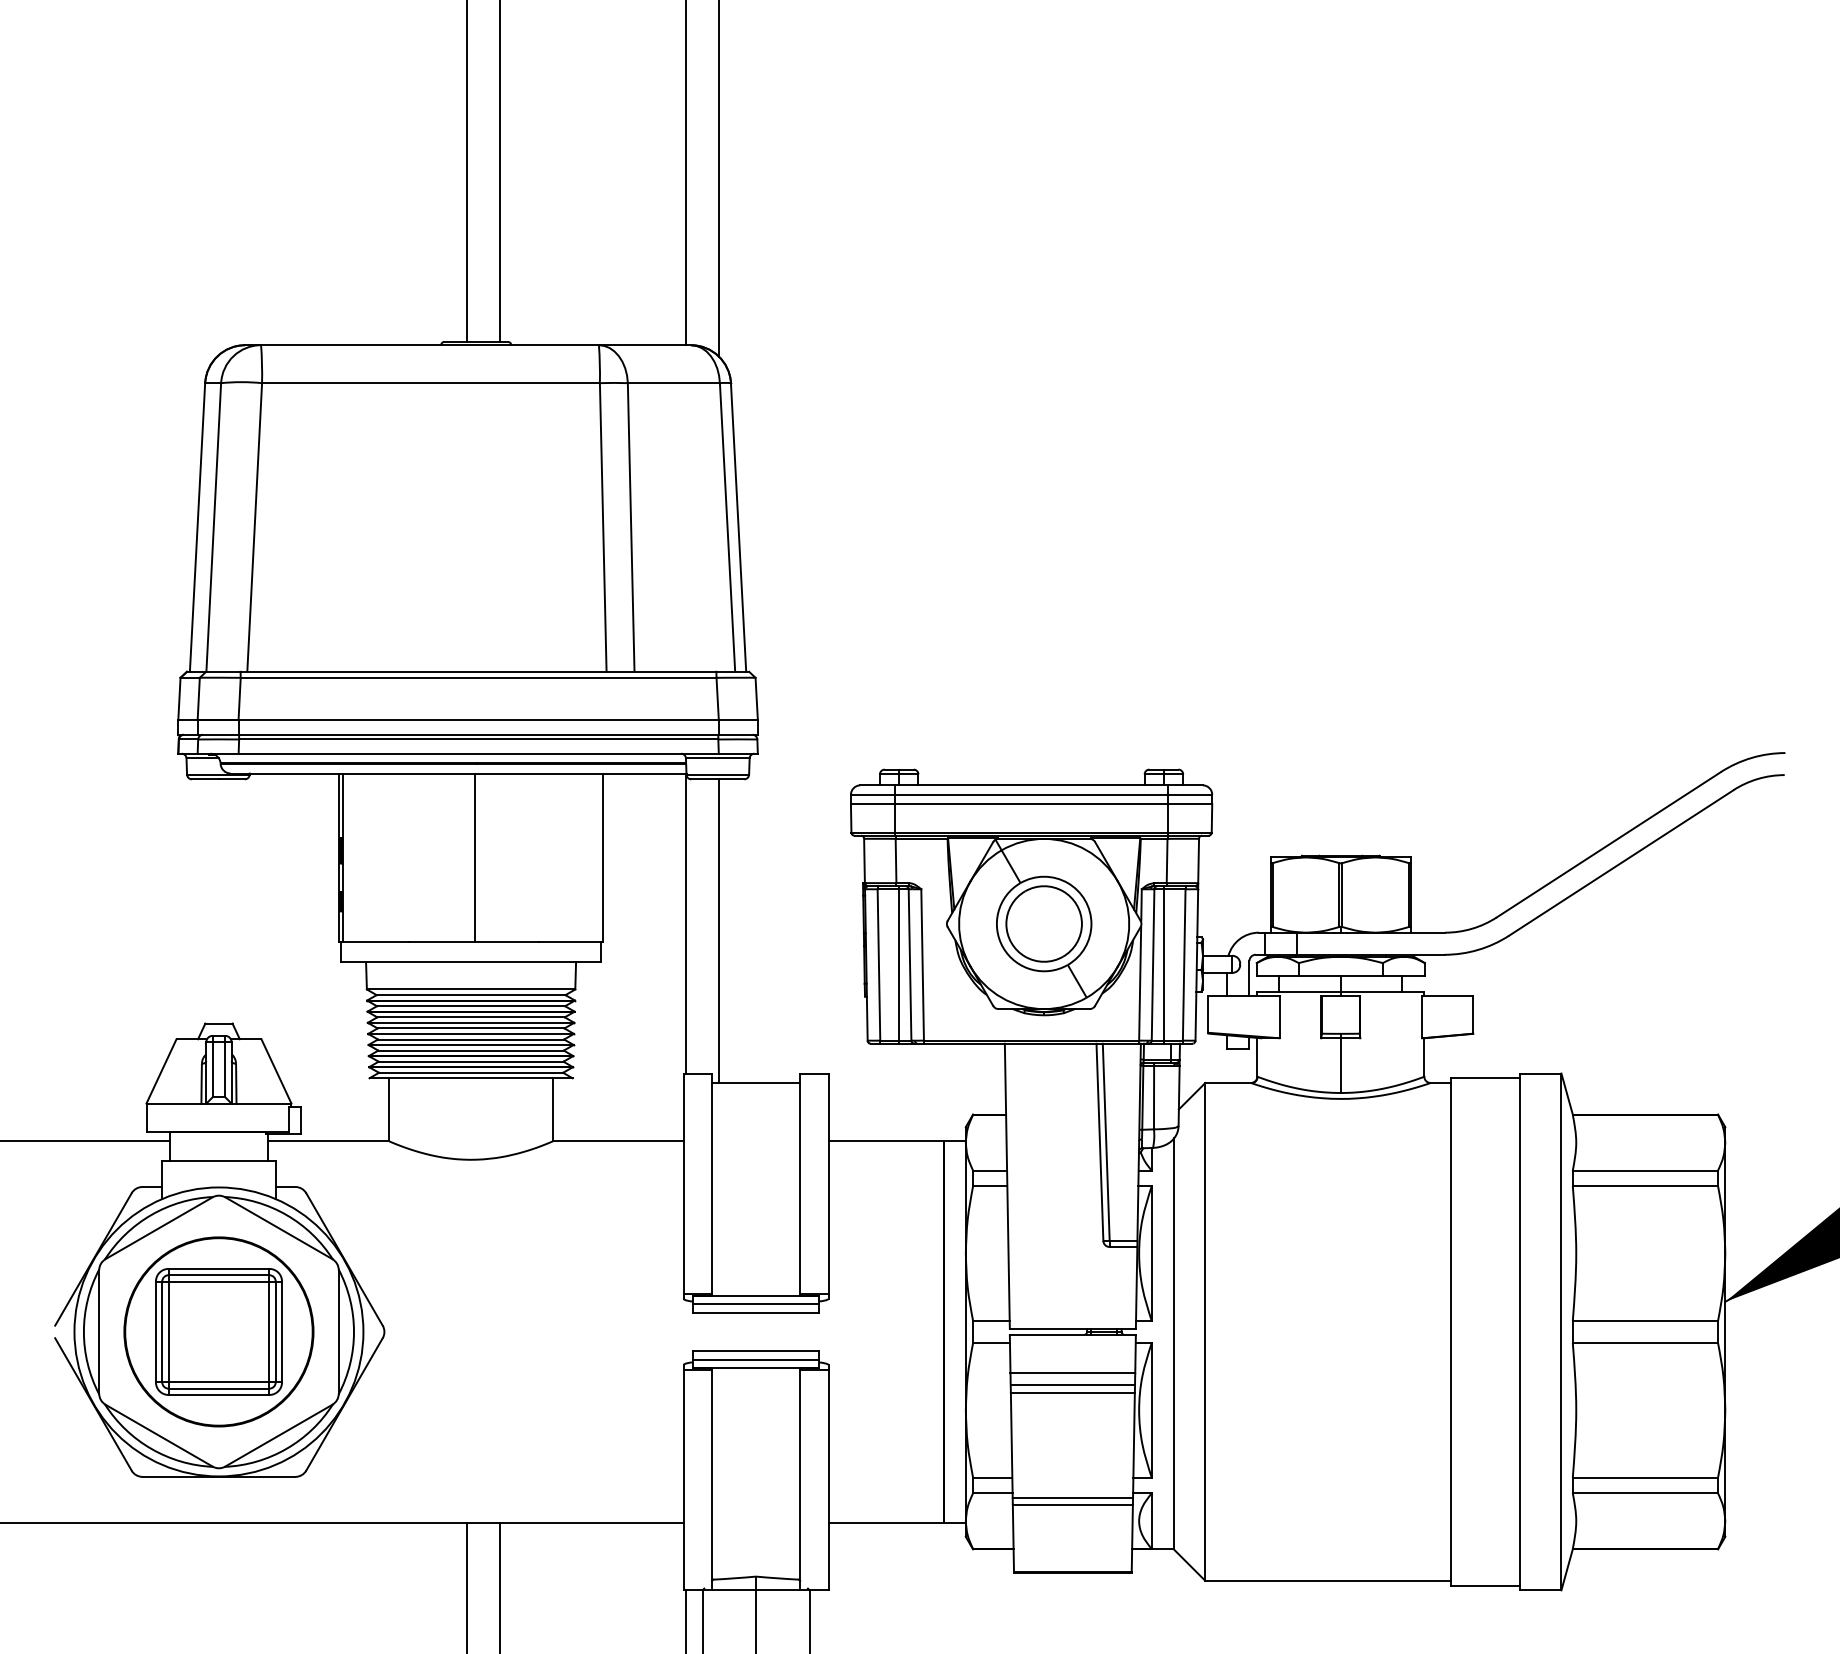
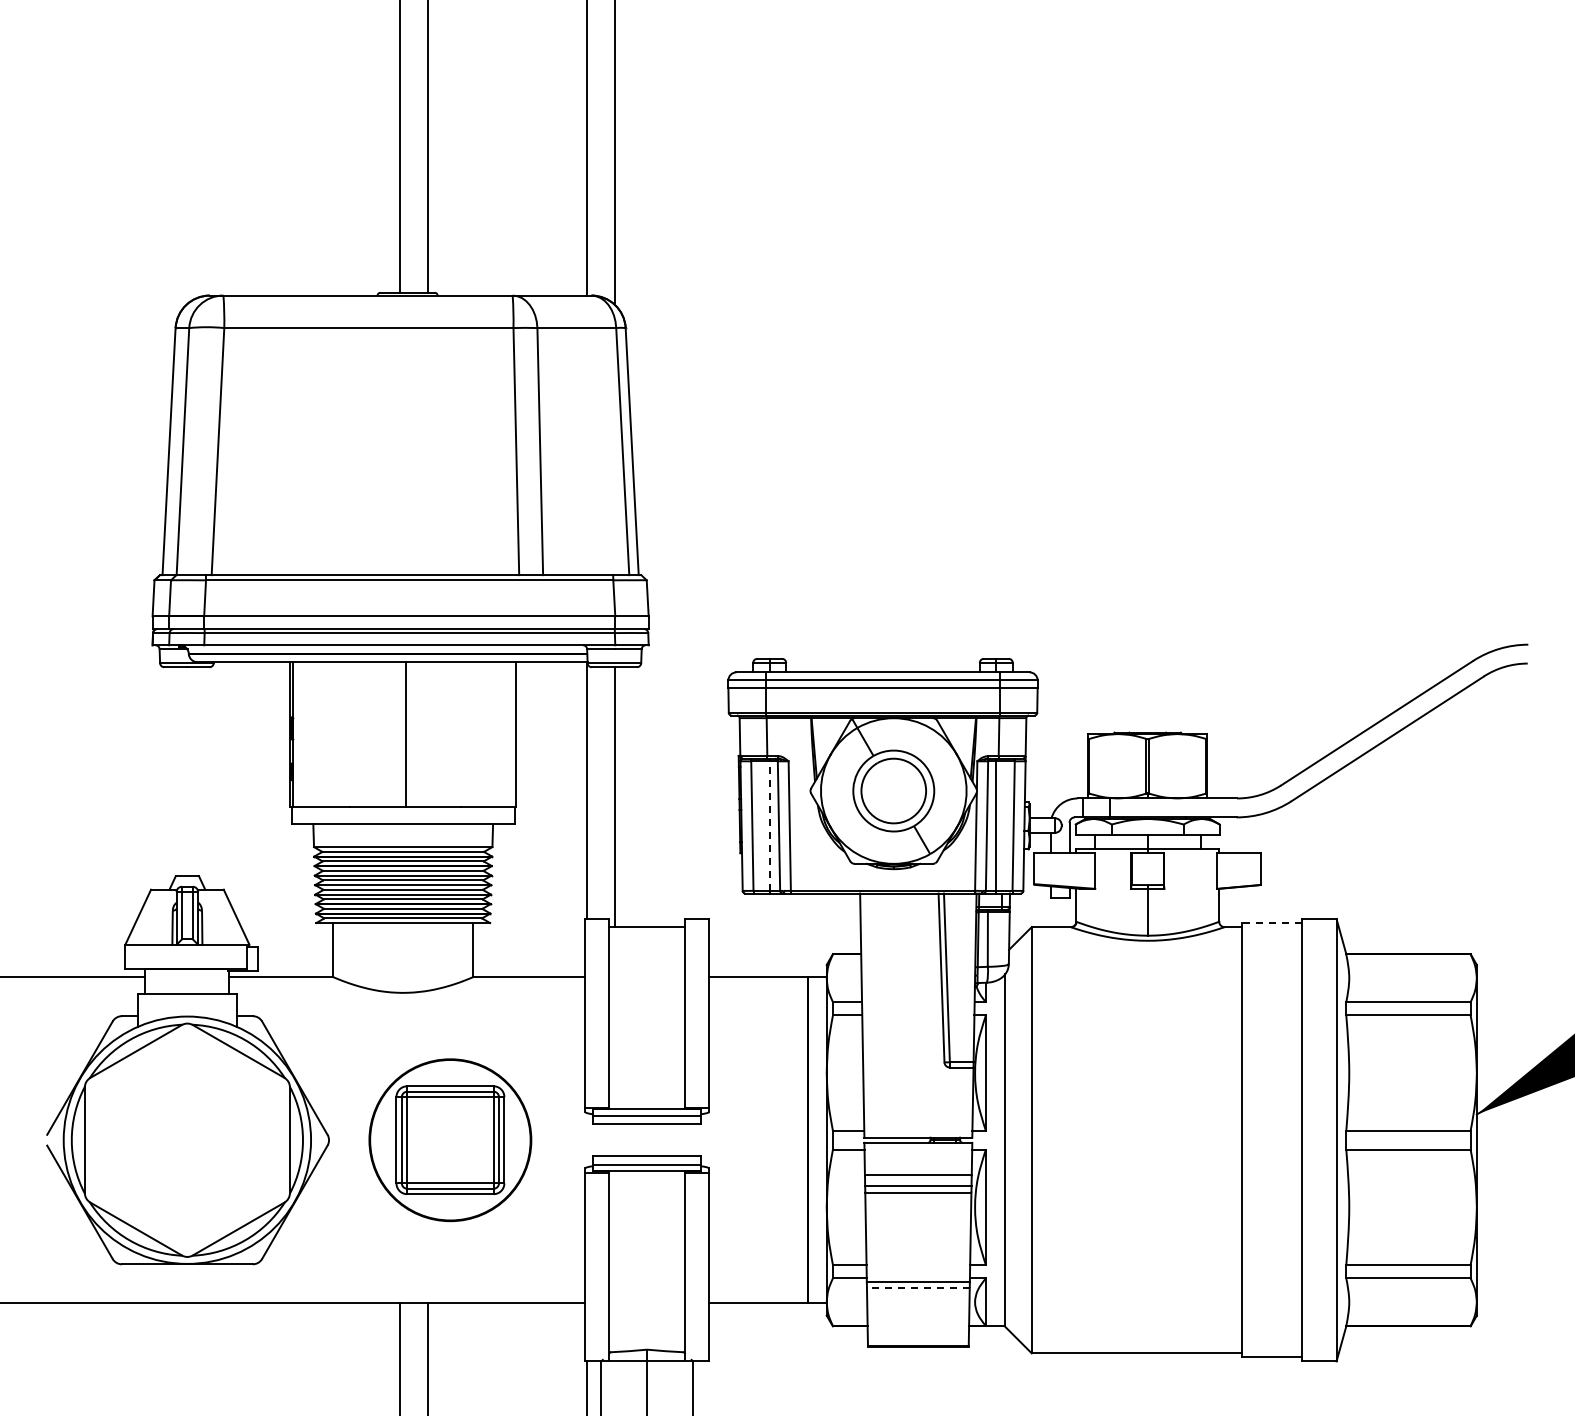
line: (898, 965) -> (769, 826), solid -> dashed
line: (1485, 1078) -> (1271, 923), solid -> dashed
part: (219, 1332) -> (450, 1140), moved
line: (1071, 1505) -> (917, 1288), solid -> dashed

